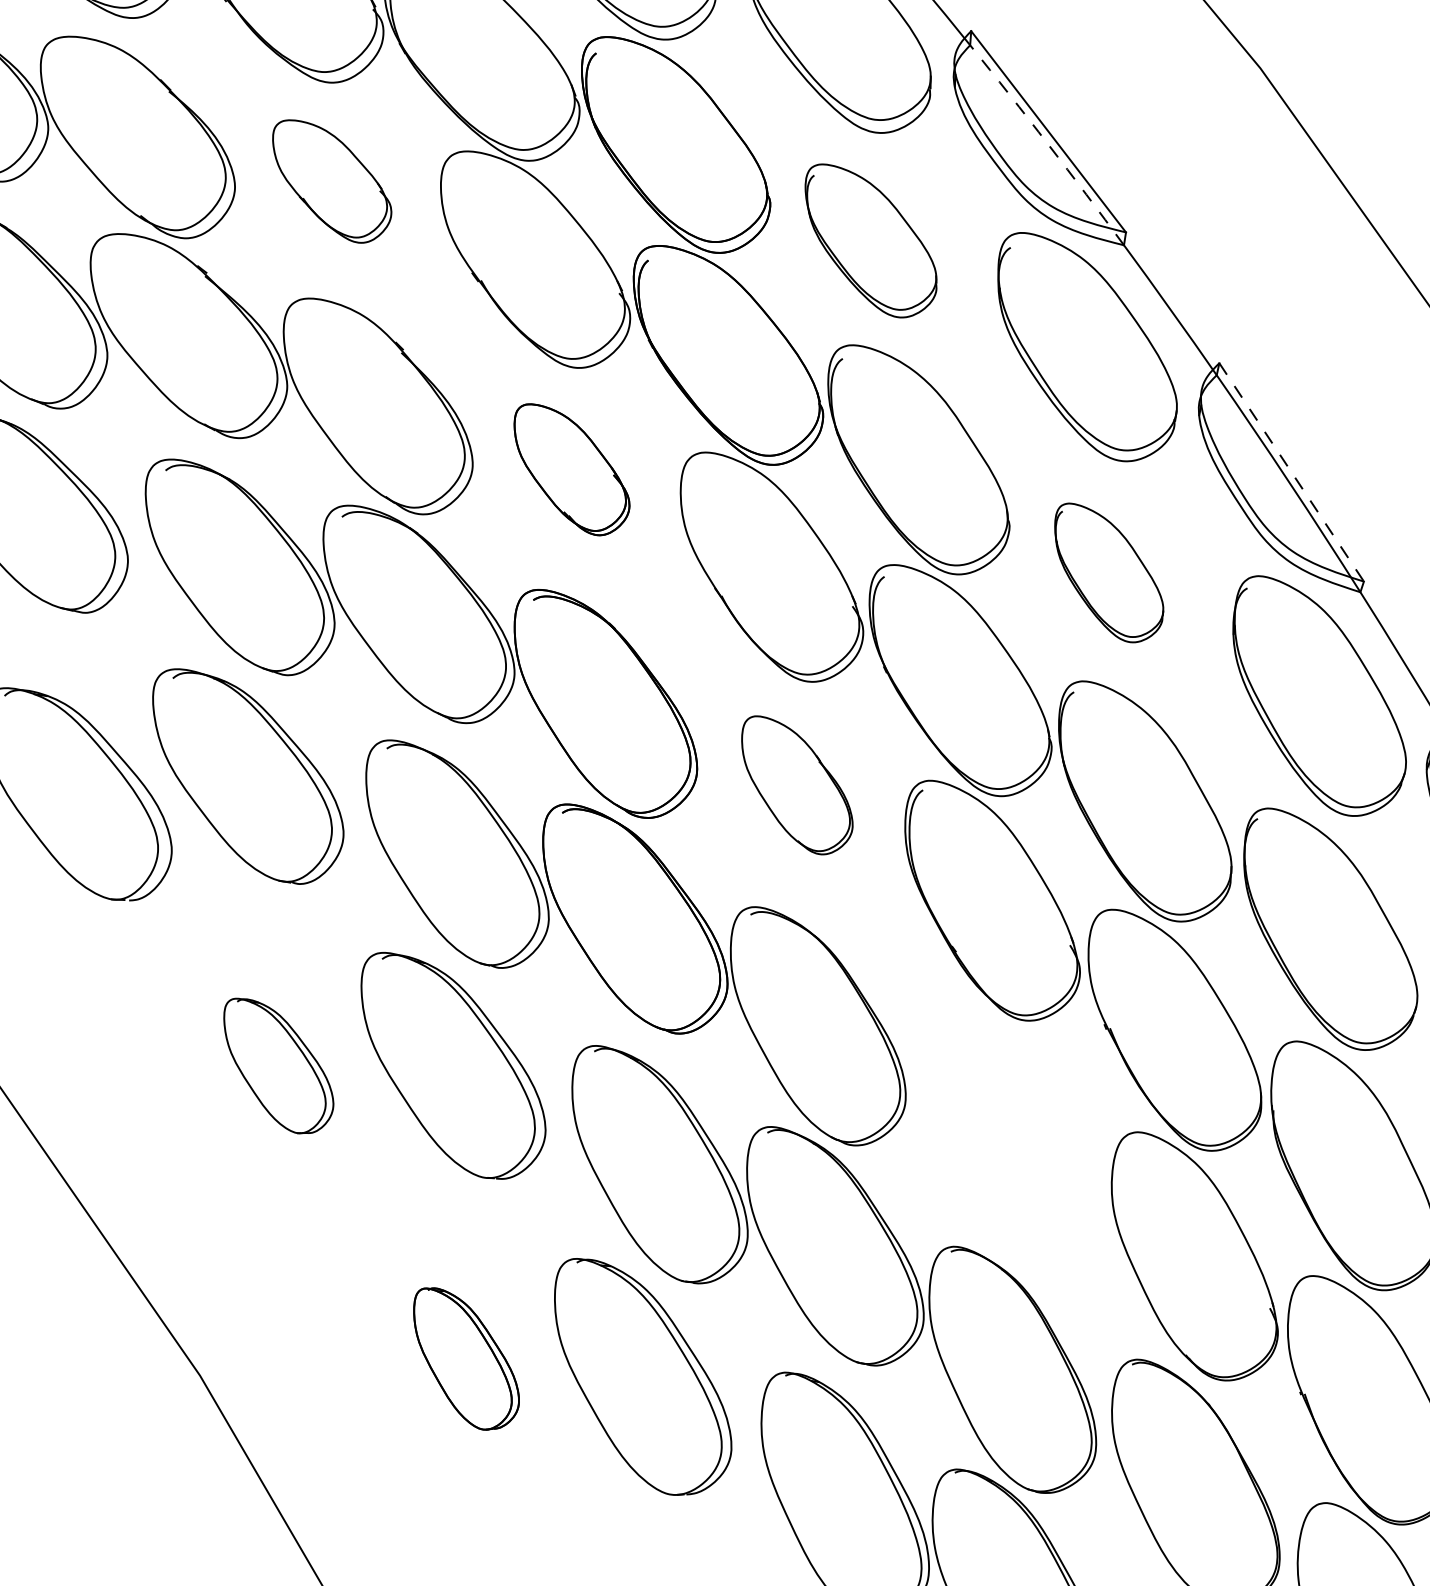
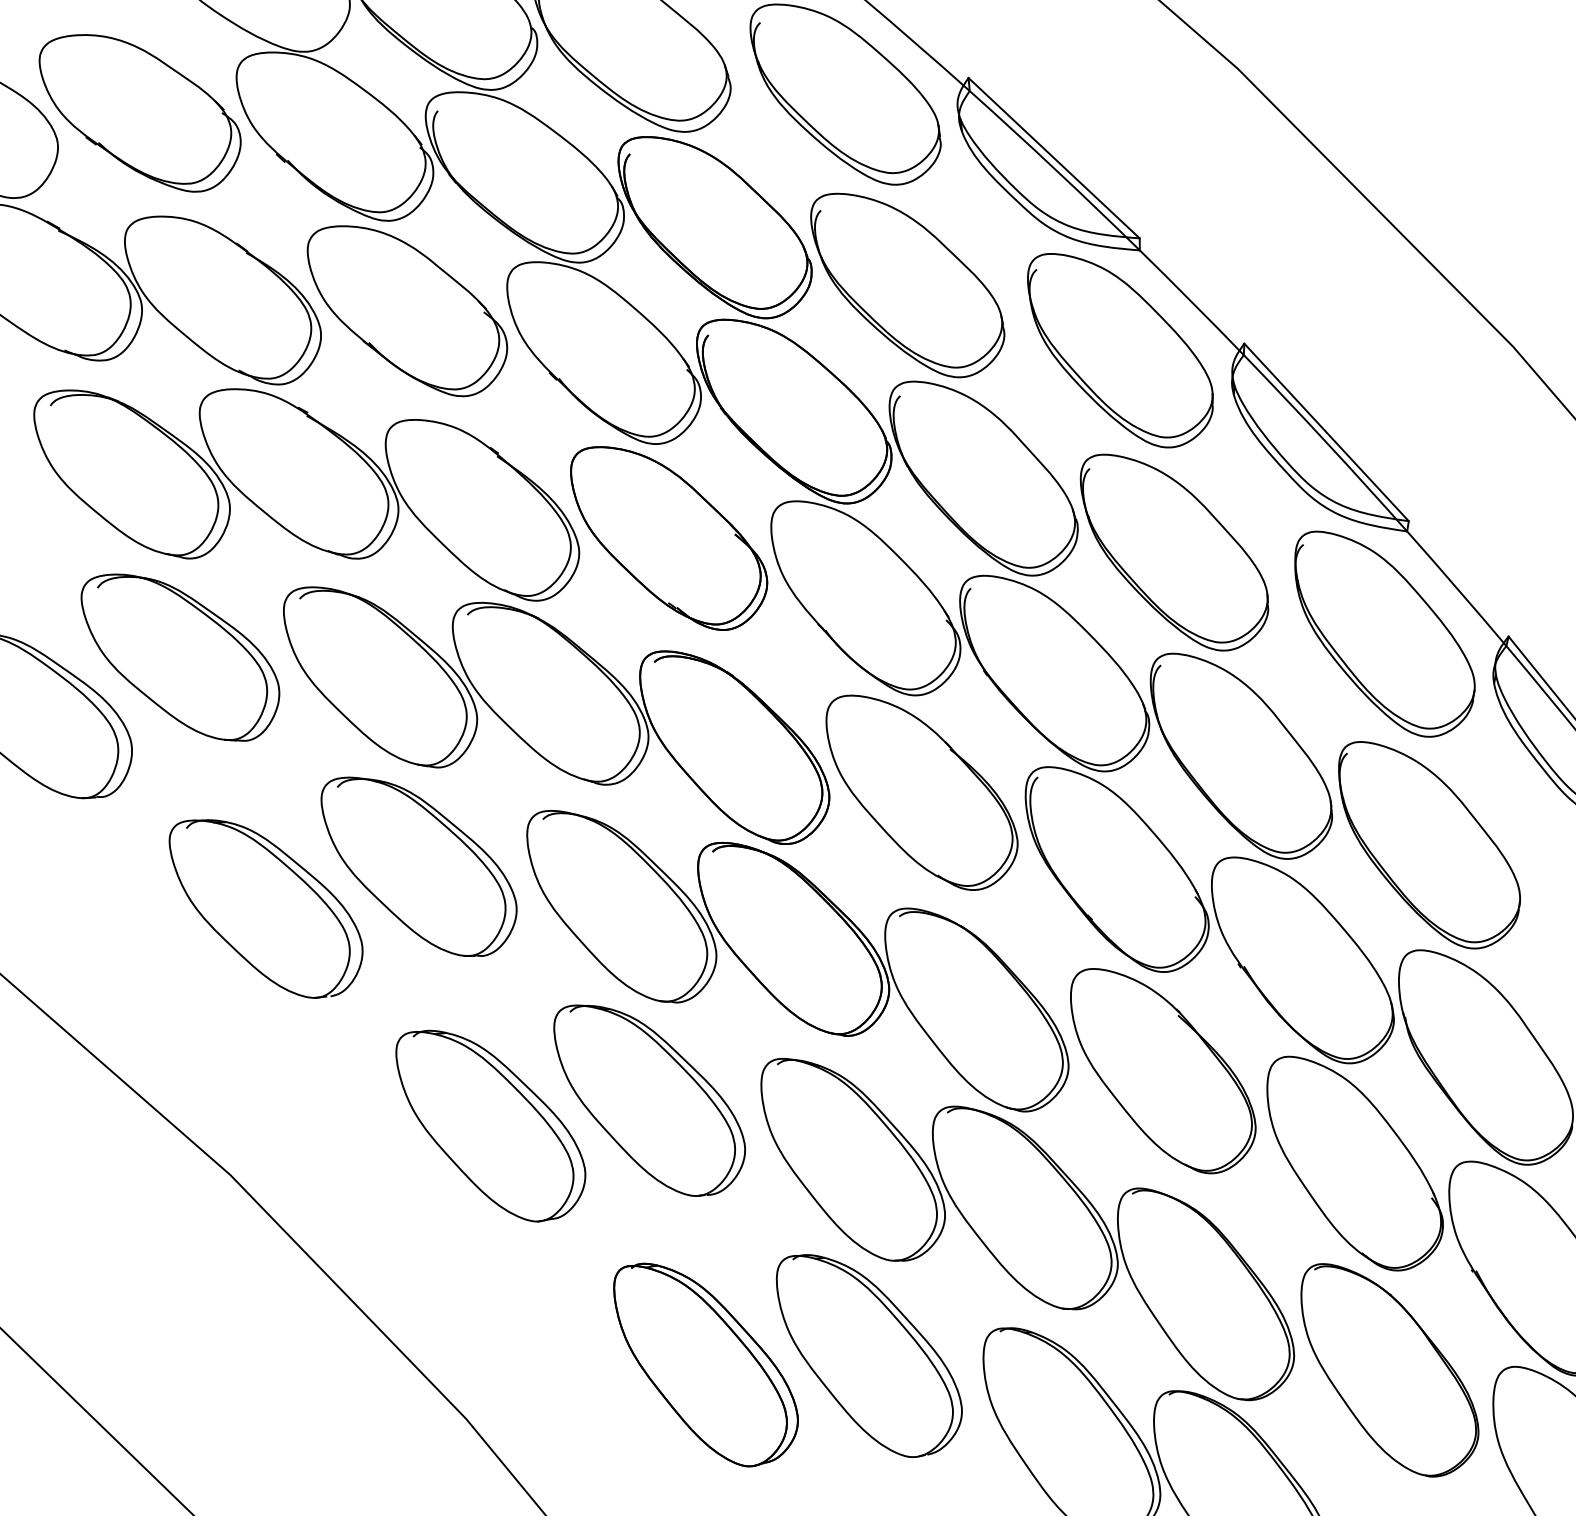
arc: (1048, 144) -> (1055, 169), dashed -> solid
part: (331, 182) -> (407, 311), size x1.67
part: (869, 242) -> (907, 285), size x1.43
part: (571, 470) -> (669, 538), size x1.67
line: (1291, 472) -> (1326, 432), dashed -> solid
part: (1108, 574) -> (1174, 552), size x1.67
part: (795, 786) -> (921, 792), size x1.67
part: (277, 1066) -> (490, 1125), size x1.67
part: (1005, 1126) -> (1163, 1071), added
part: (465, 1359) -> (705, 1364), size x1.67

